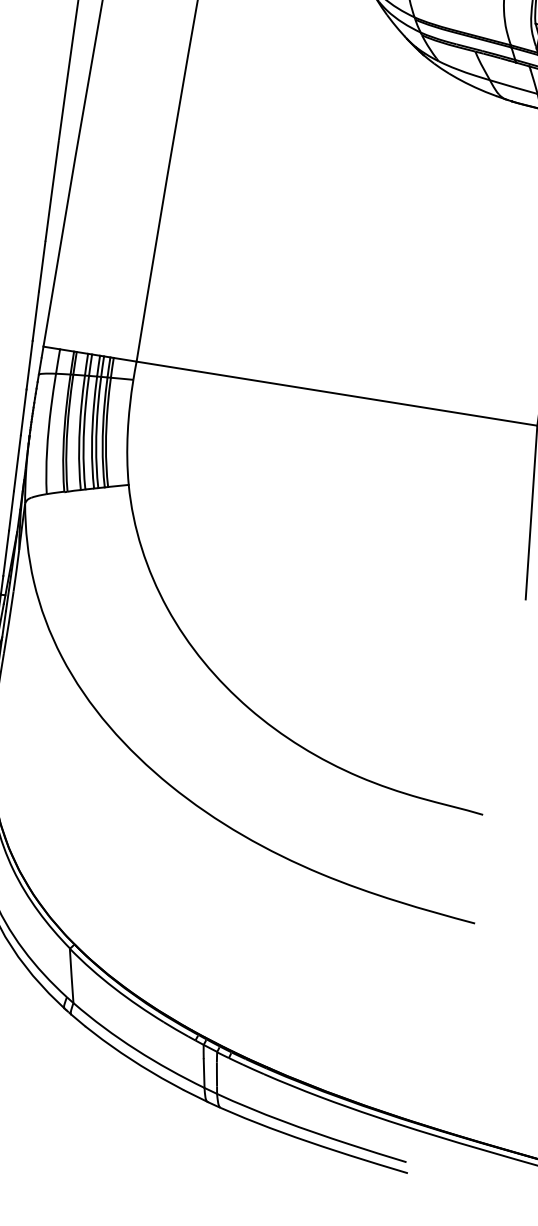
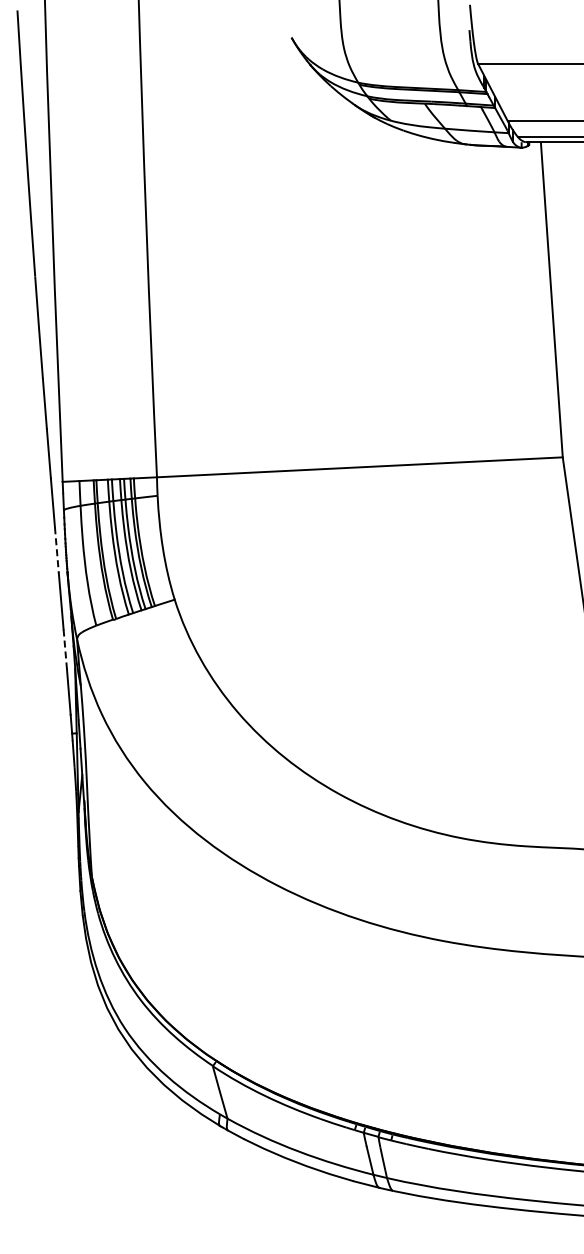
line: (23, 412) -> (56, 550), solid -> dashed
line: (11, 511) -> (65, 649), solid -> dashed

